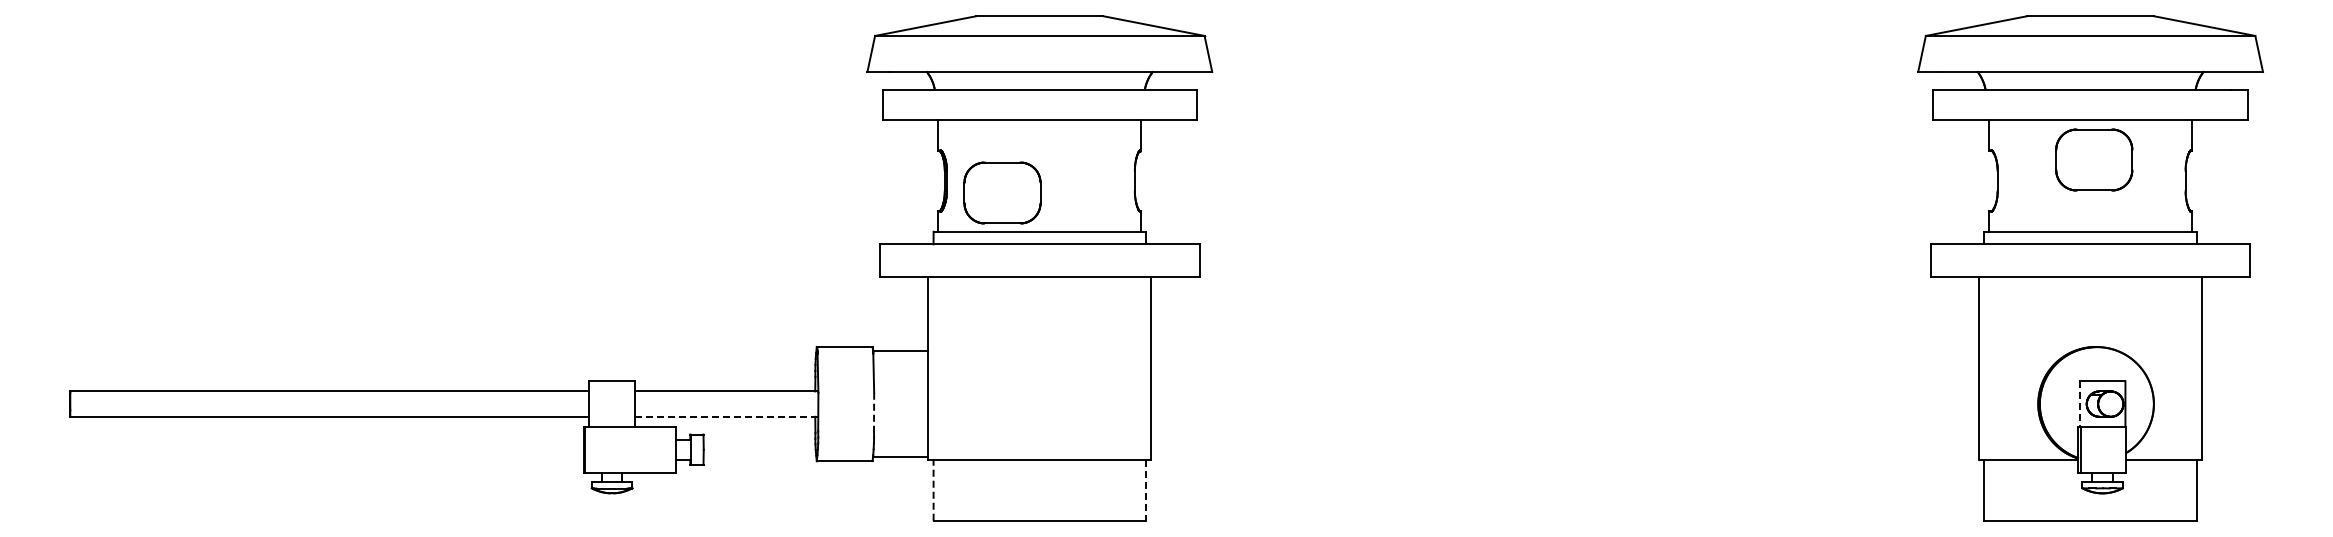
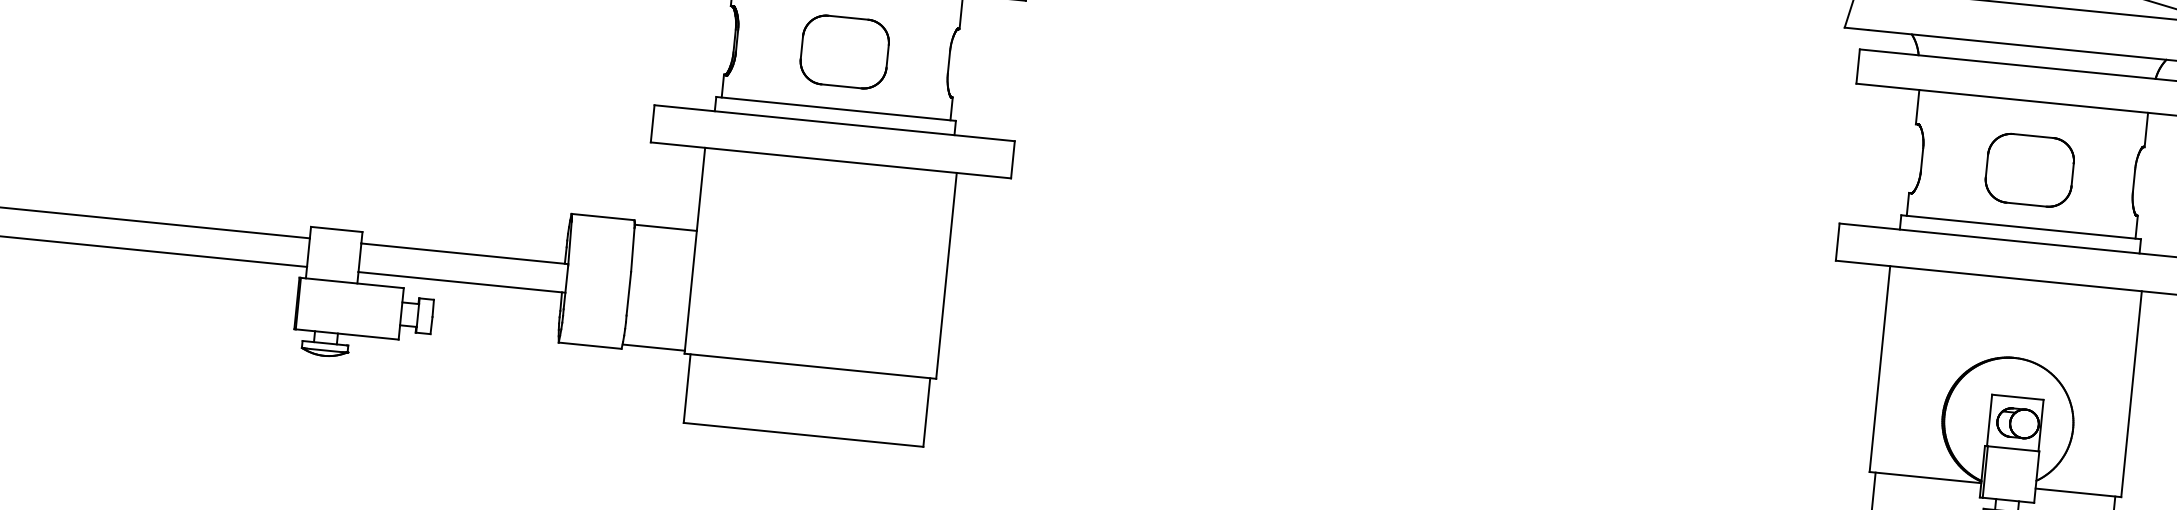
part: (2094, 159) -> (2030, 169), moved
part: (1002, 192) -> (844, 51), moved
line: (2079, 404) -> (1989, 420), dashed -> solid
line: (874, 412) -> (629, 294), dashed -> solid
line: (726, 416) -> (461, 282), dashed -> solid
line: (933, 489) -> (687, 387), dashed -> solid
line: (1146, 490) -> (927, 412), dashed -> solid

